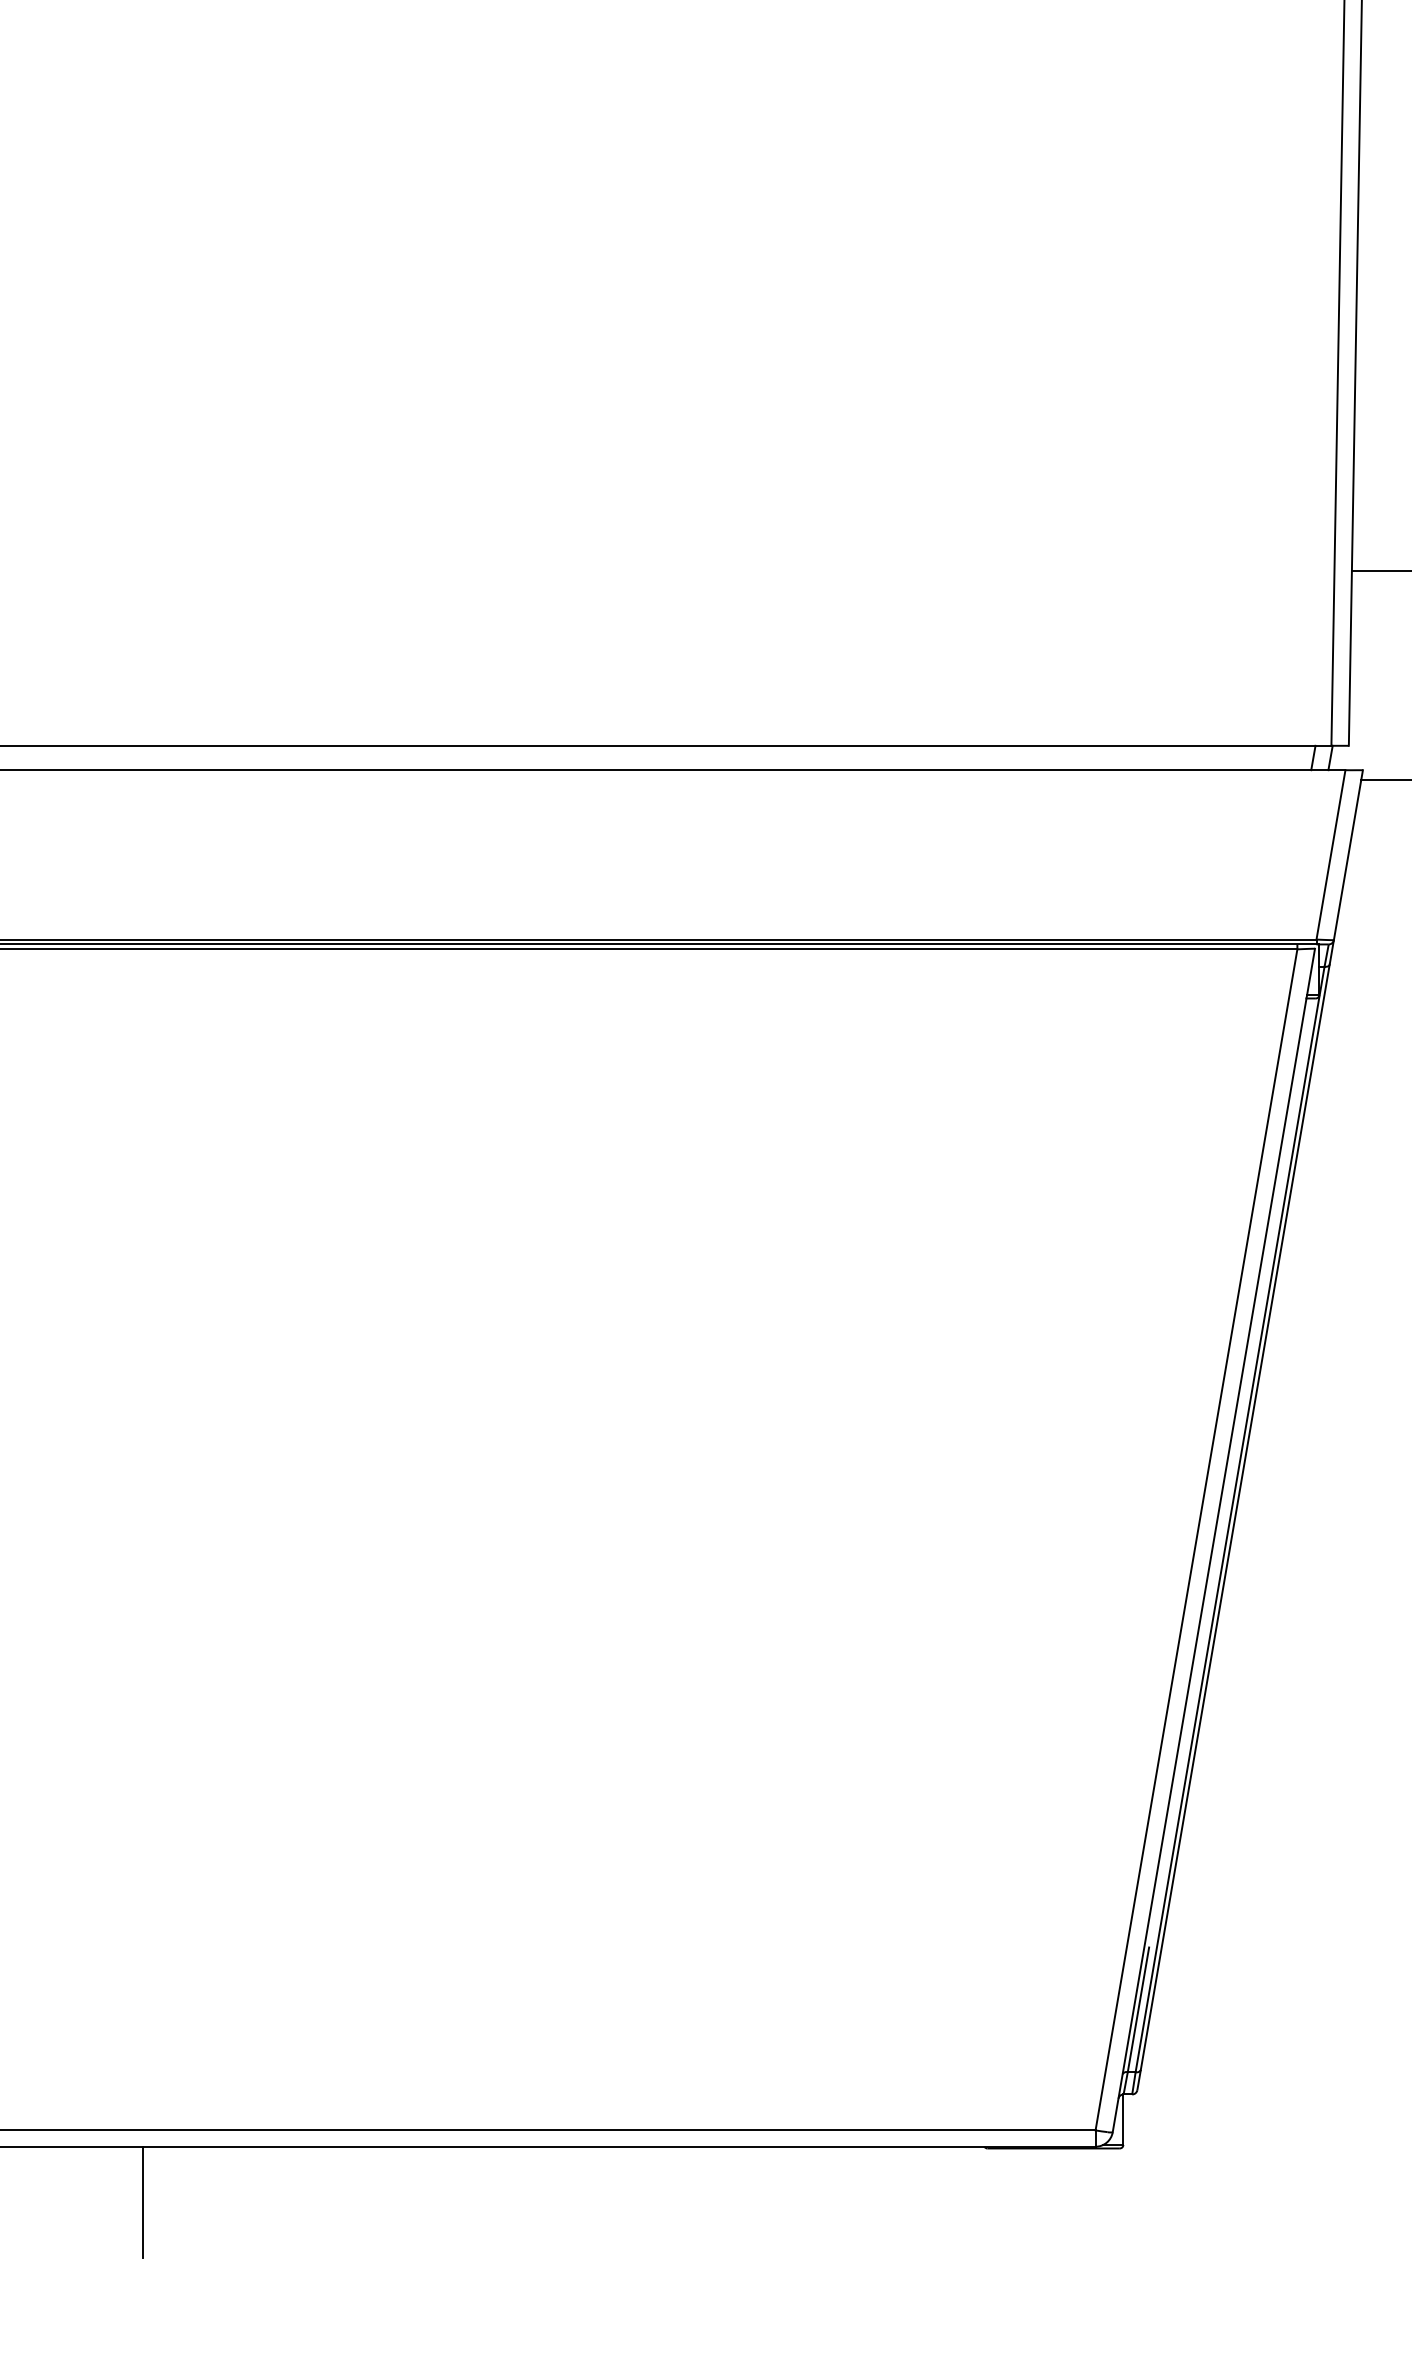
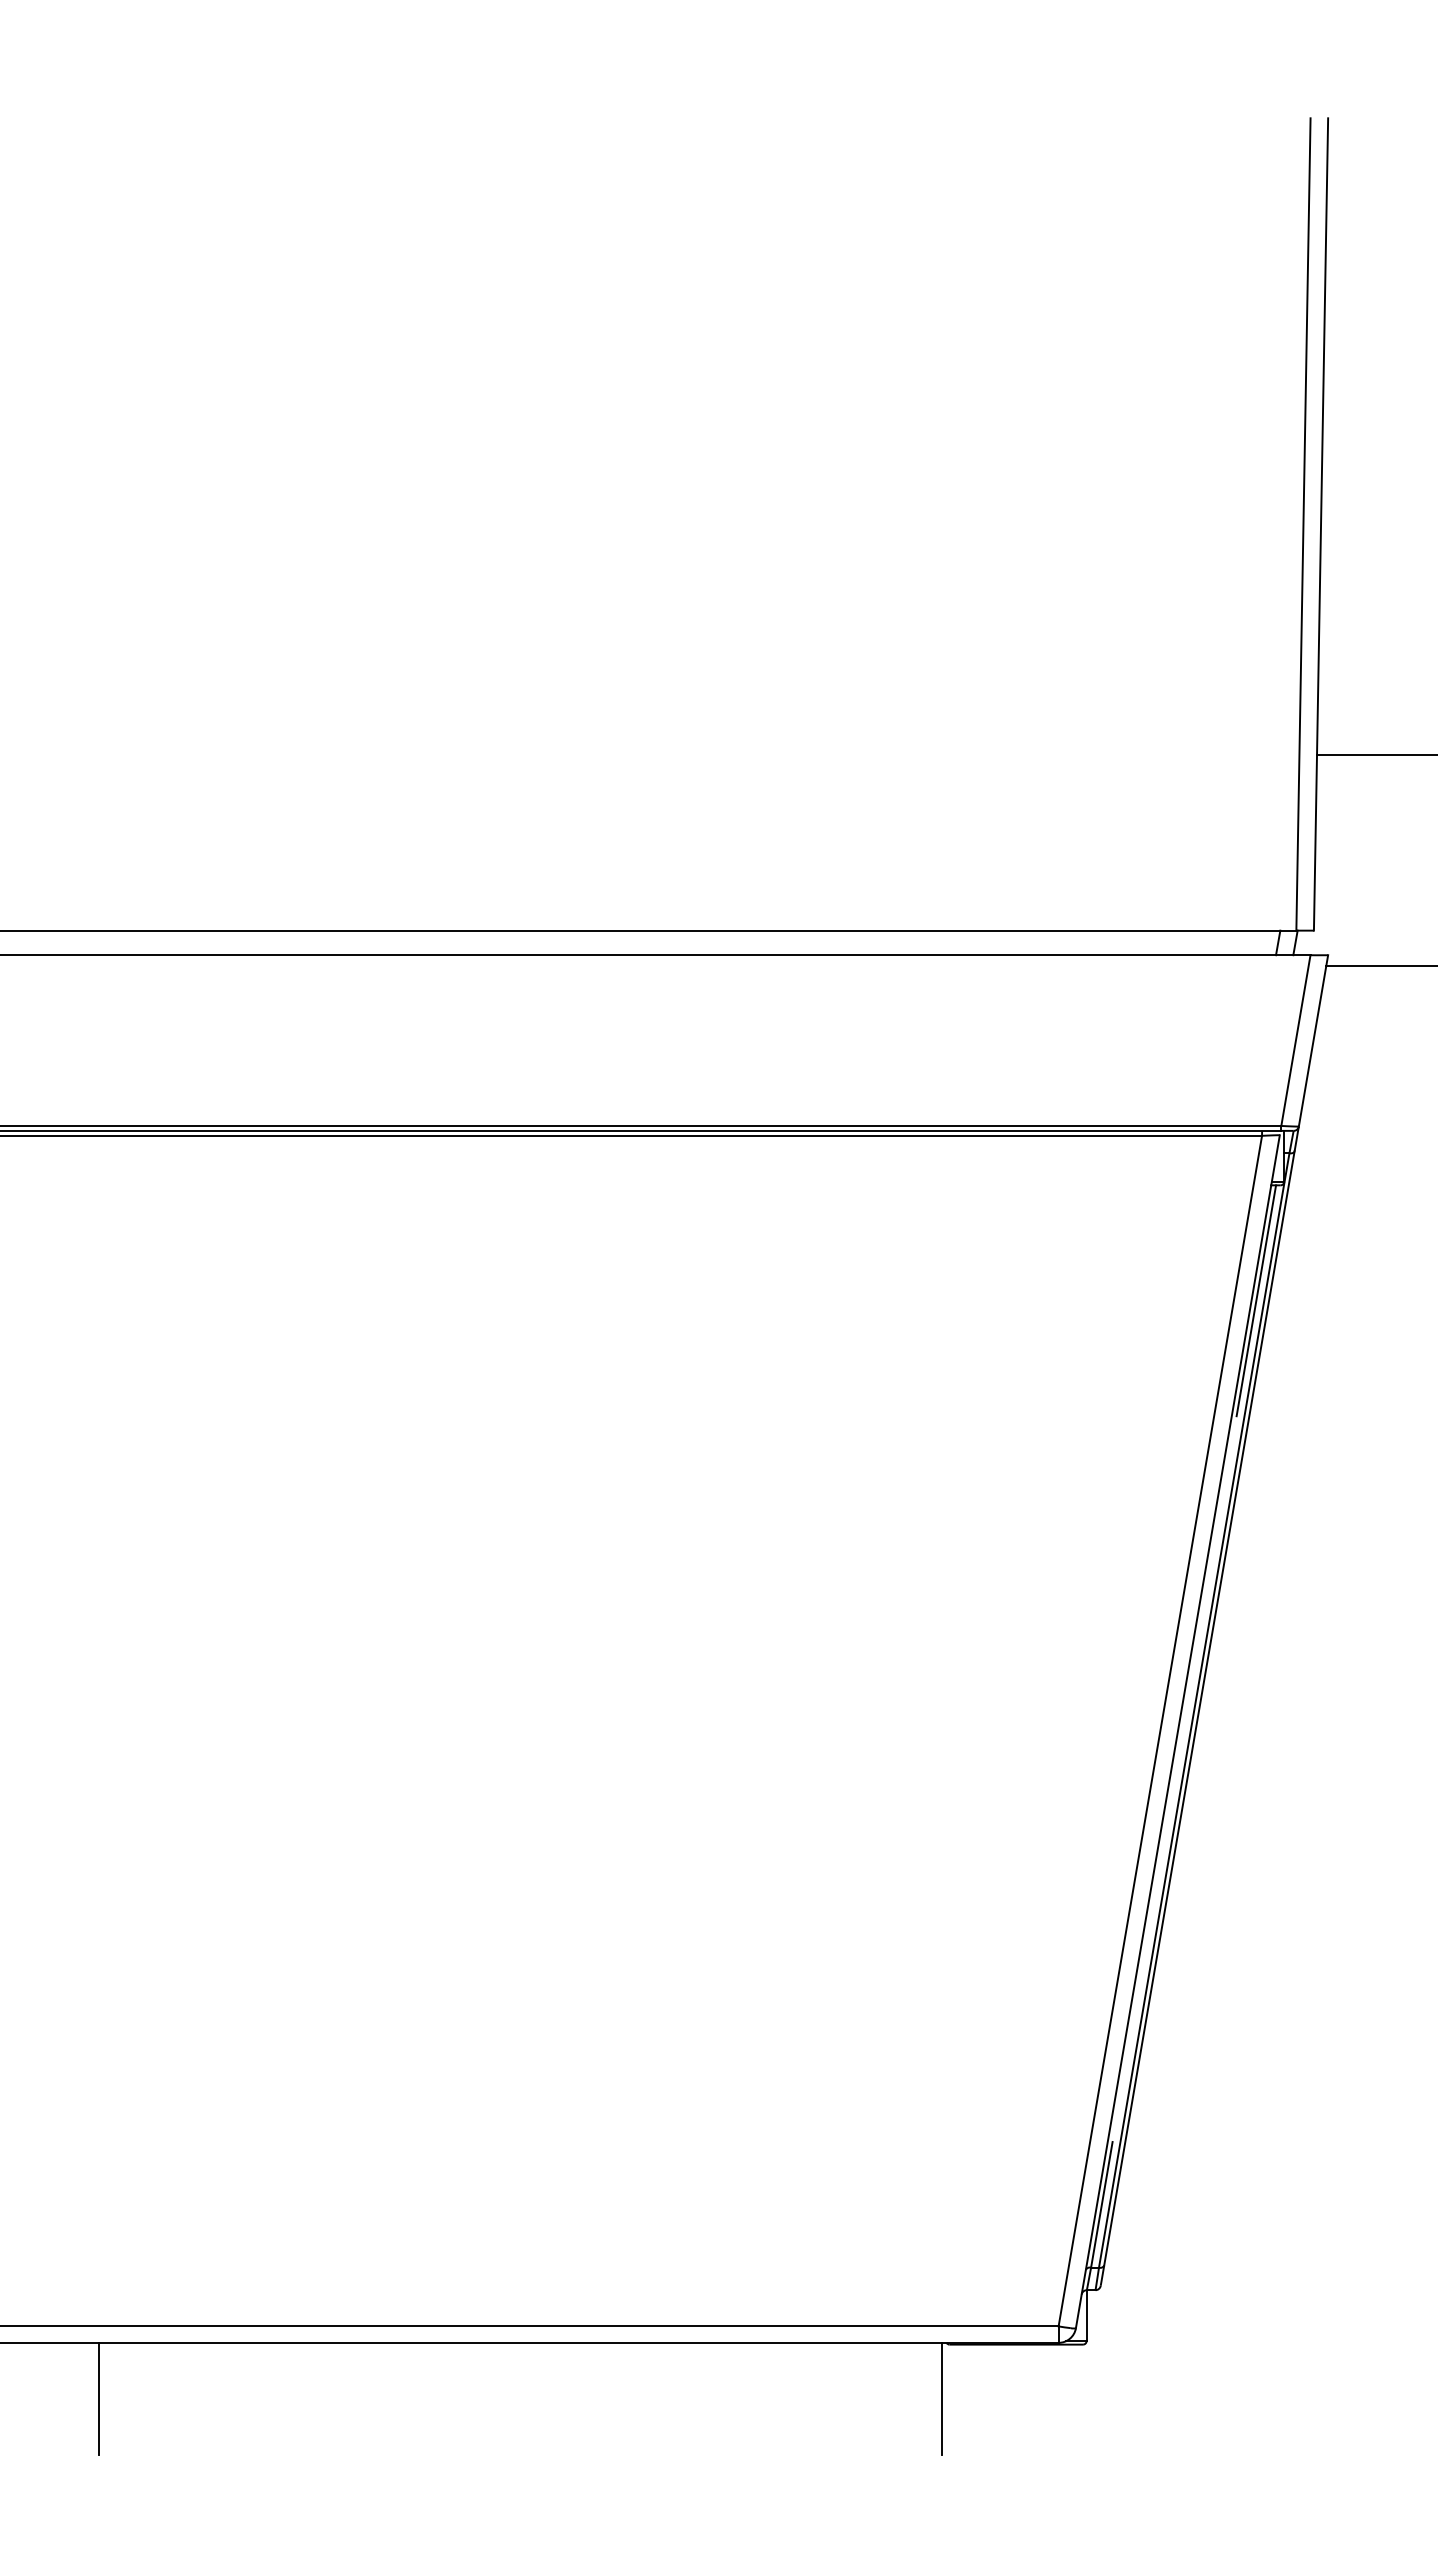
line: (1291, 1112) -> (1256, 1300), added
line: (979, 2201) -> (941, 2398), added

